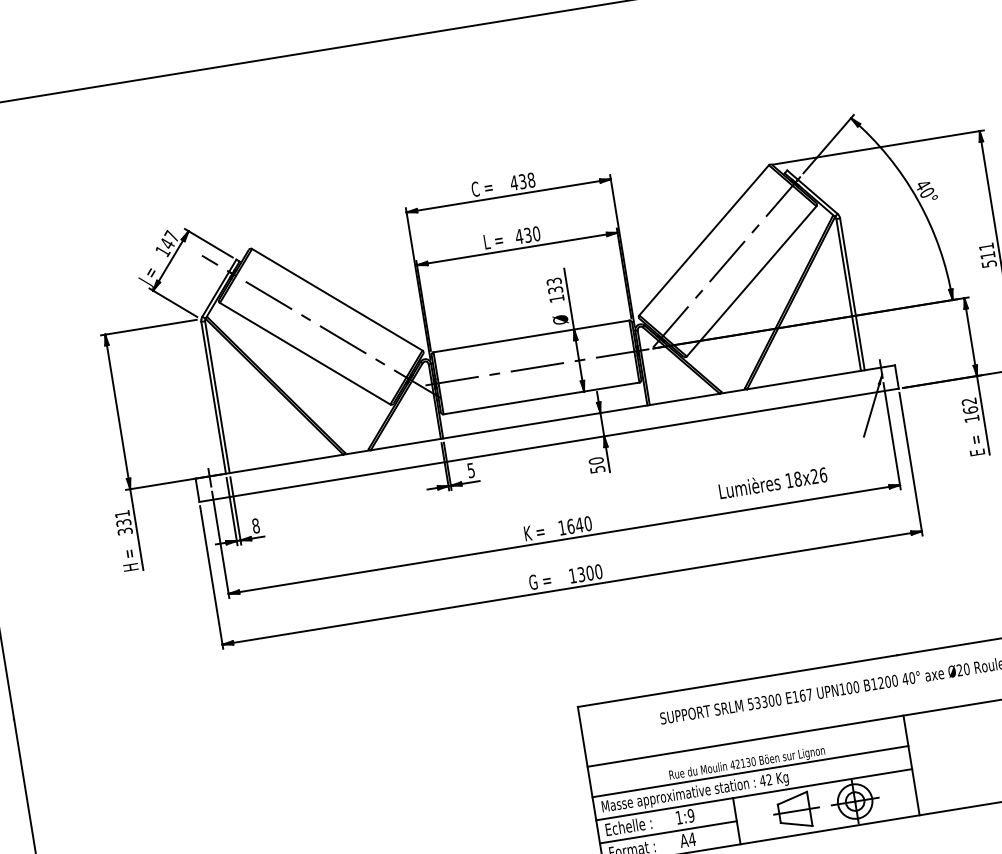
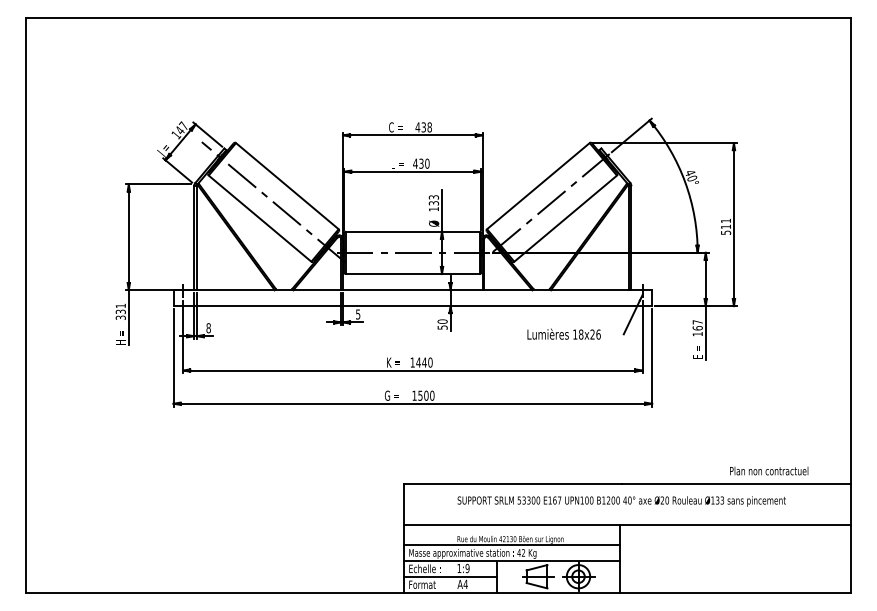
text: (968, 401) -> (697, 322), 162 -> 167
text: (771, 481) -> (563, 333), moved
text: (570, 526) -> (418, 362), 1640 -> 1440
text: (581, 572) -> (420, 394), 1300 -> 1500

